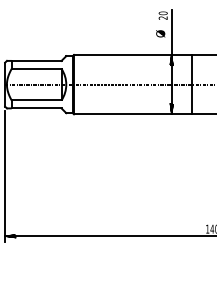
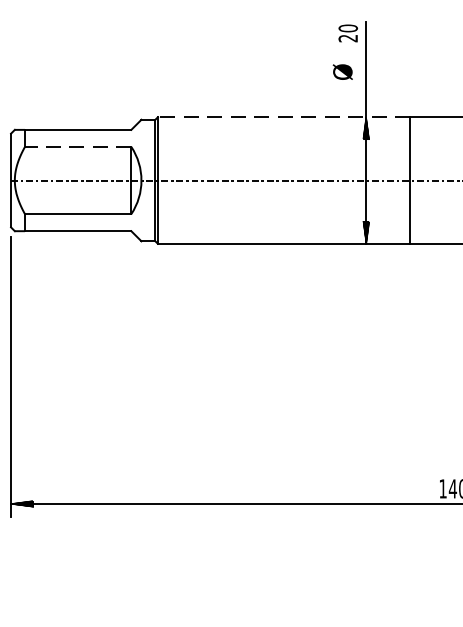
line: (132, 54) -> (282, 116), solid -> dashed
line: (36, 68) -> (77, 146), solid -> dashed

